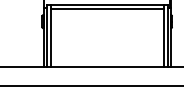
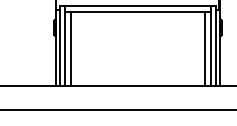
line: (55, 37) -> (71, 48), added
line: (159, 37) -> (205, 48), added

